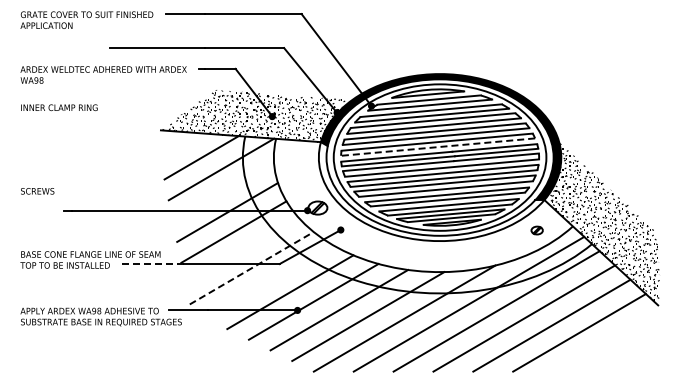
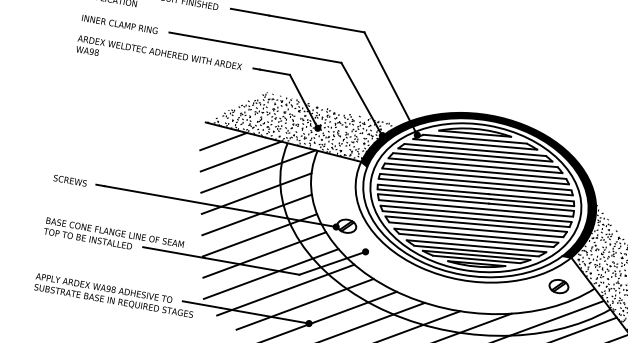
text: (59, 107) -> (120, 24), moved
line: (181, 145) -> (223, 140), added
line: (437, 147) -> (475, 187), dashed -> solid
text: (37, 191) -> (70, 180), moved
line: (223, 191) -> (256, 193), added
part: (536, 230) -> (558, 286), size x1.67
line: (241, 250) -> (264, 254), added
line: (151, 264) -> (173, 252), dashed -> solid
line: (251, 268) -> (270, 274), dashed -> solid
line: (268, 281) -> (285, 289), added

